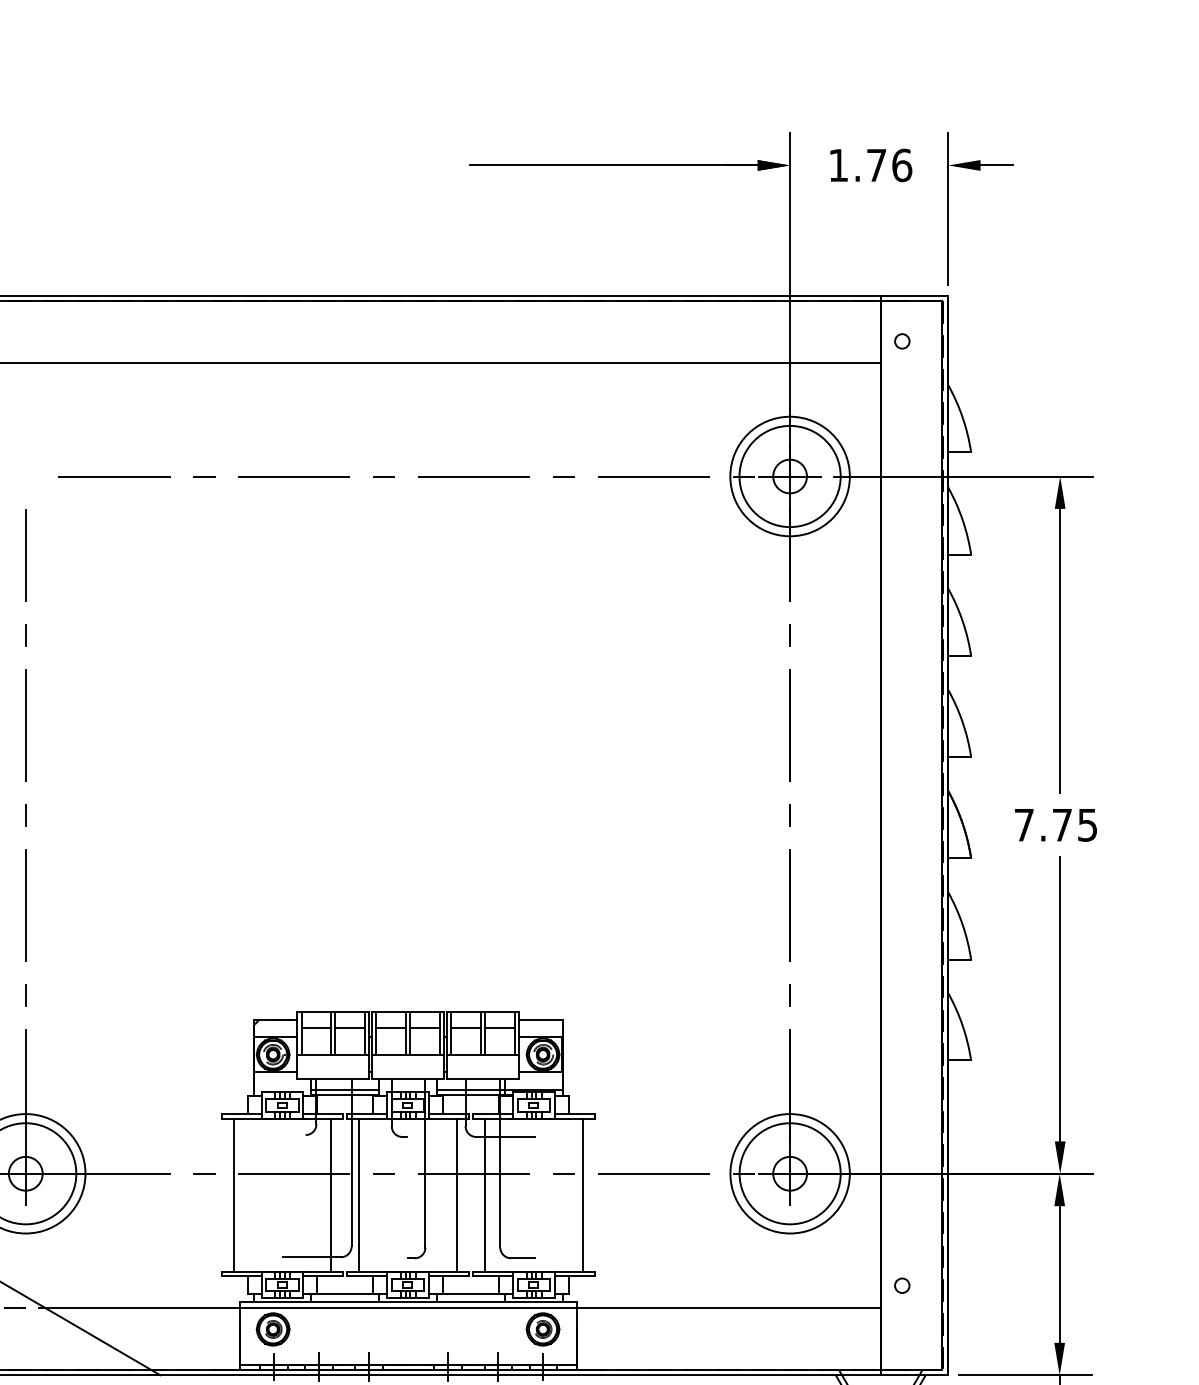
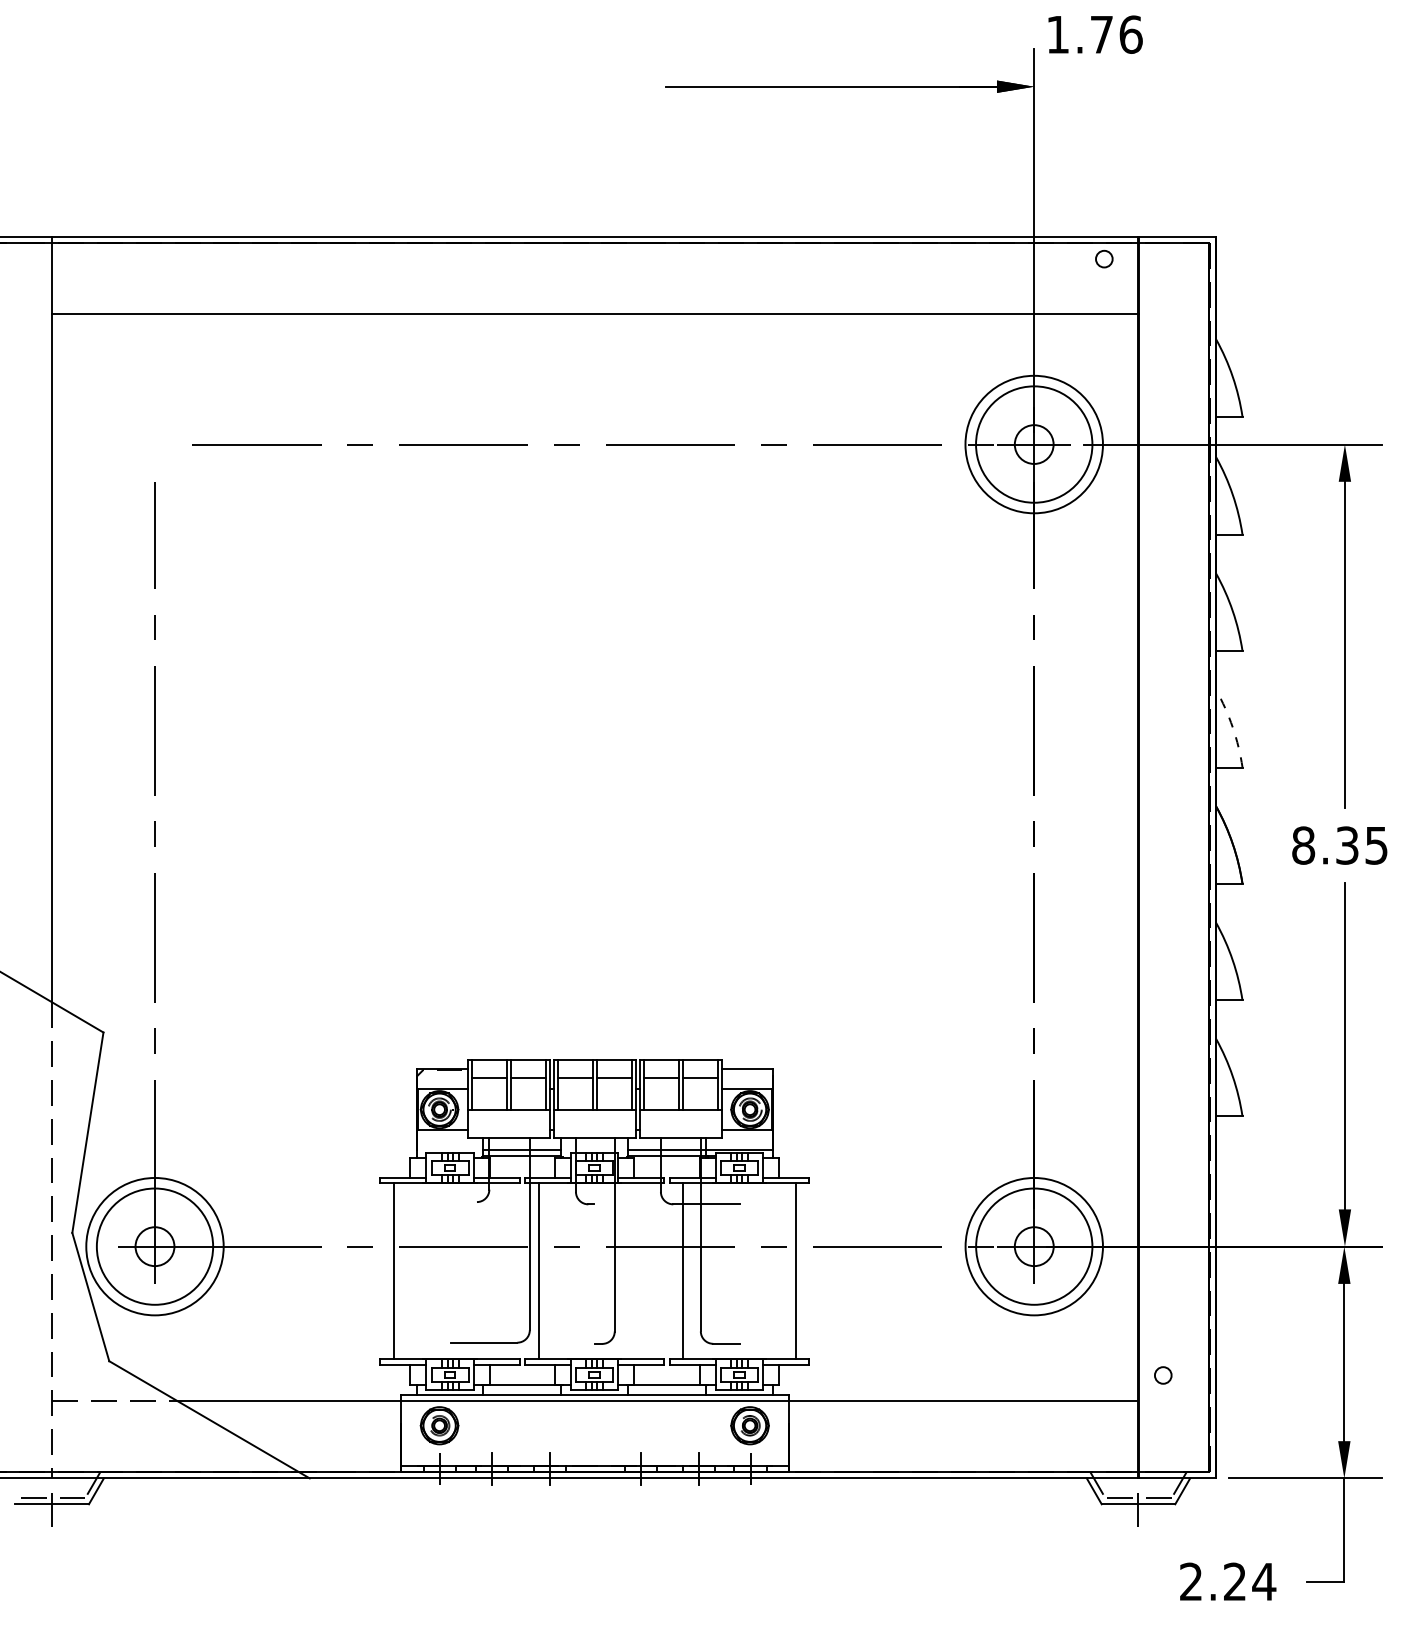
text: (871, 165) -> (1095, 34), moved
part: (948, 208) -> (1216, 136), removed
circle: (902, 340) -> (1104, 258), moved
arc: (962, 722) -> (1232, 727), solid -> dashed
text: (1043, 825) -> (1325, 845), 7.75 -> 8.35
line: (331, 1195) -> (506, 1271), removed
line: (456, 1195) -> (650, 1271), removed

